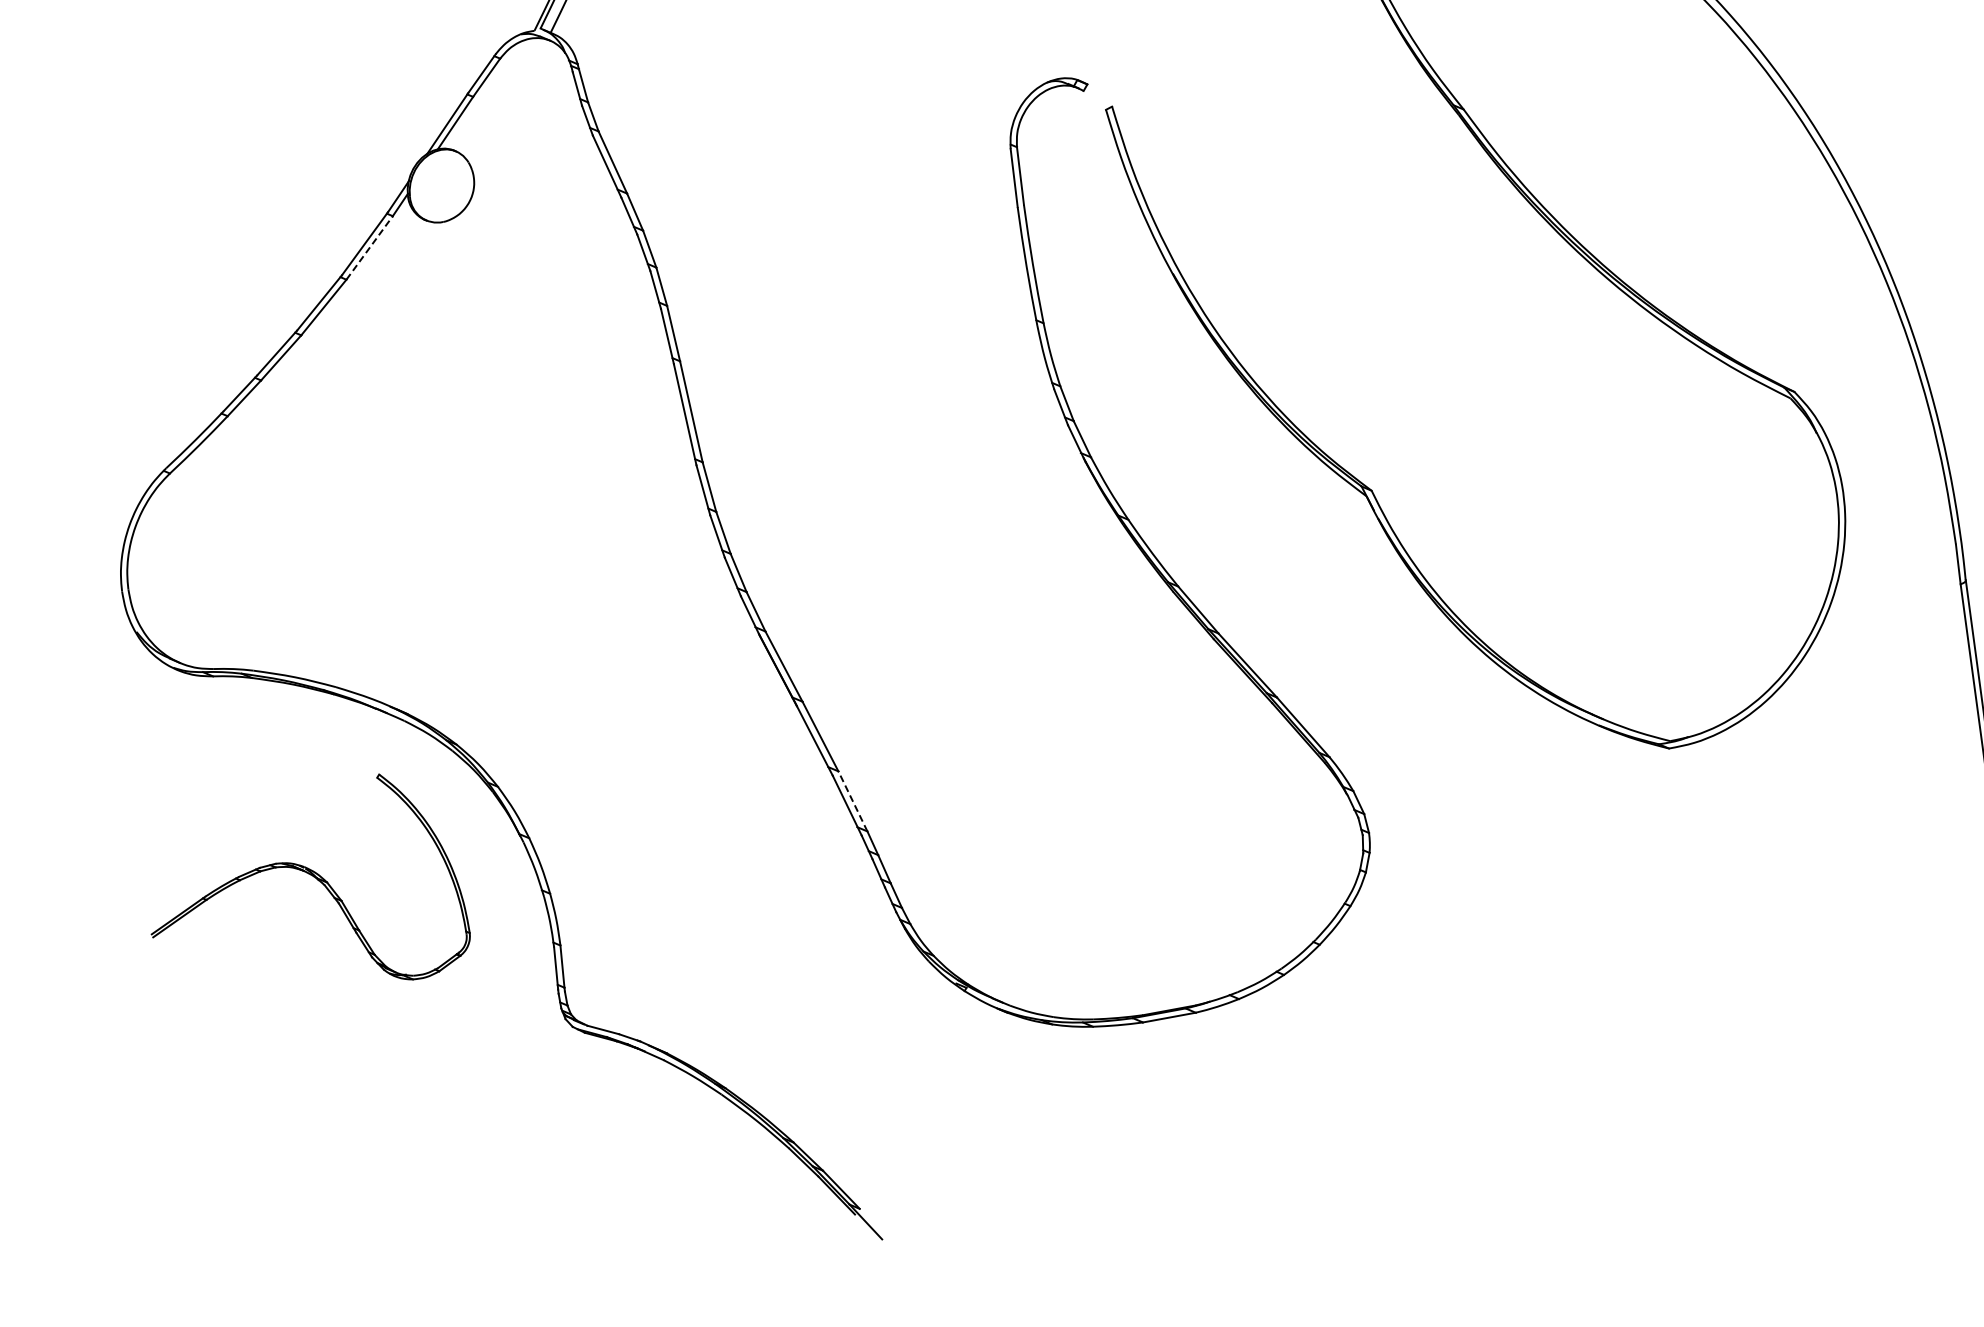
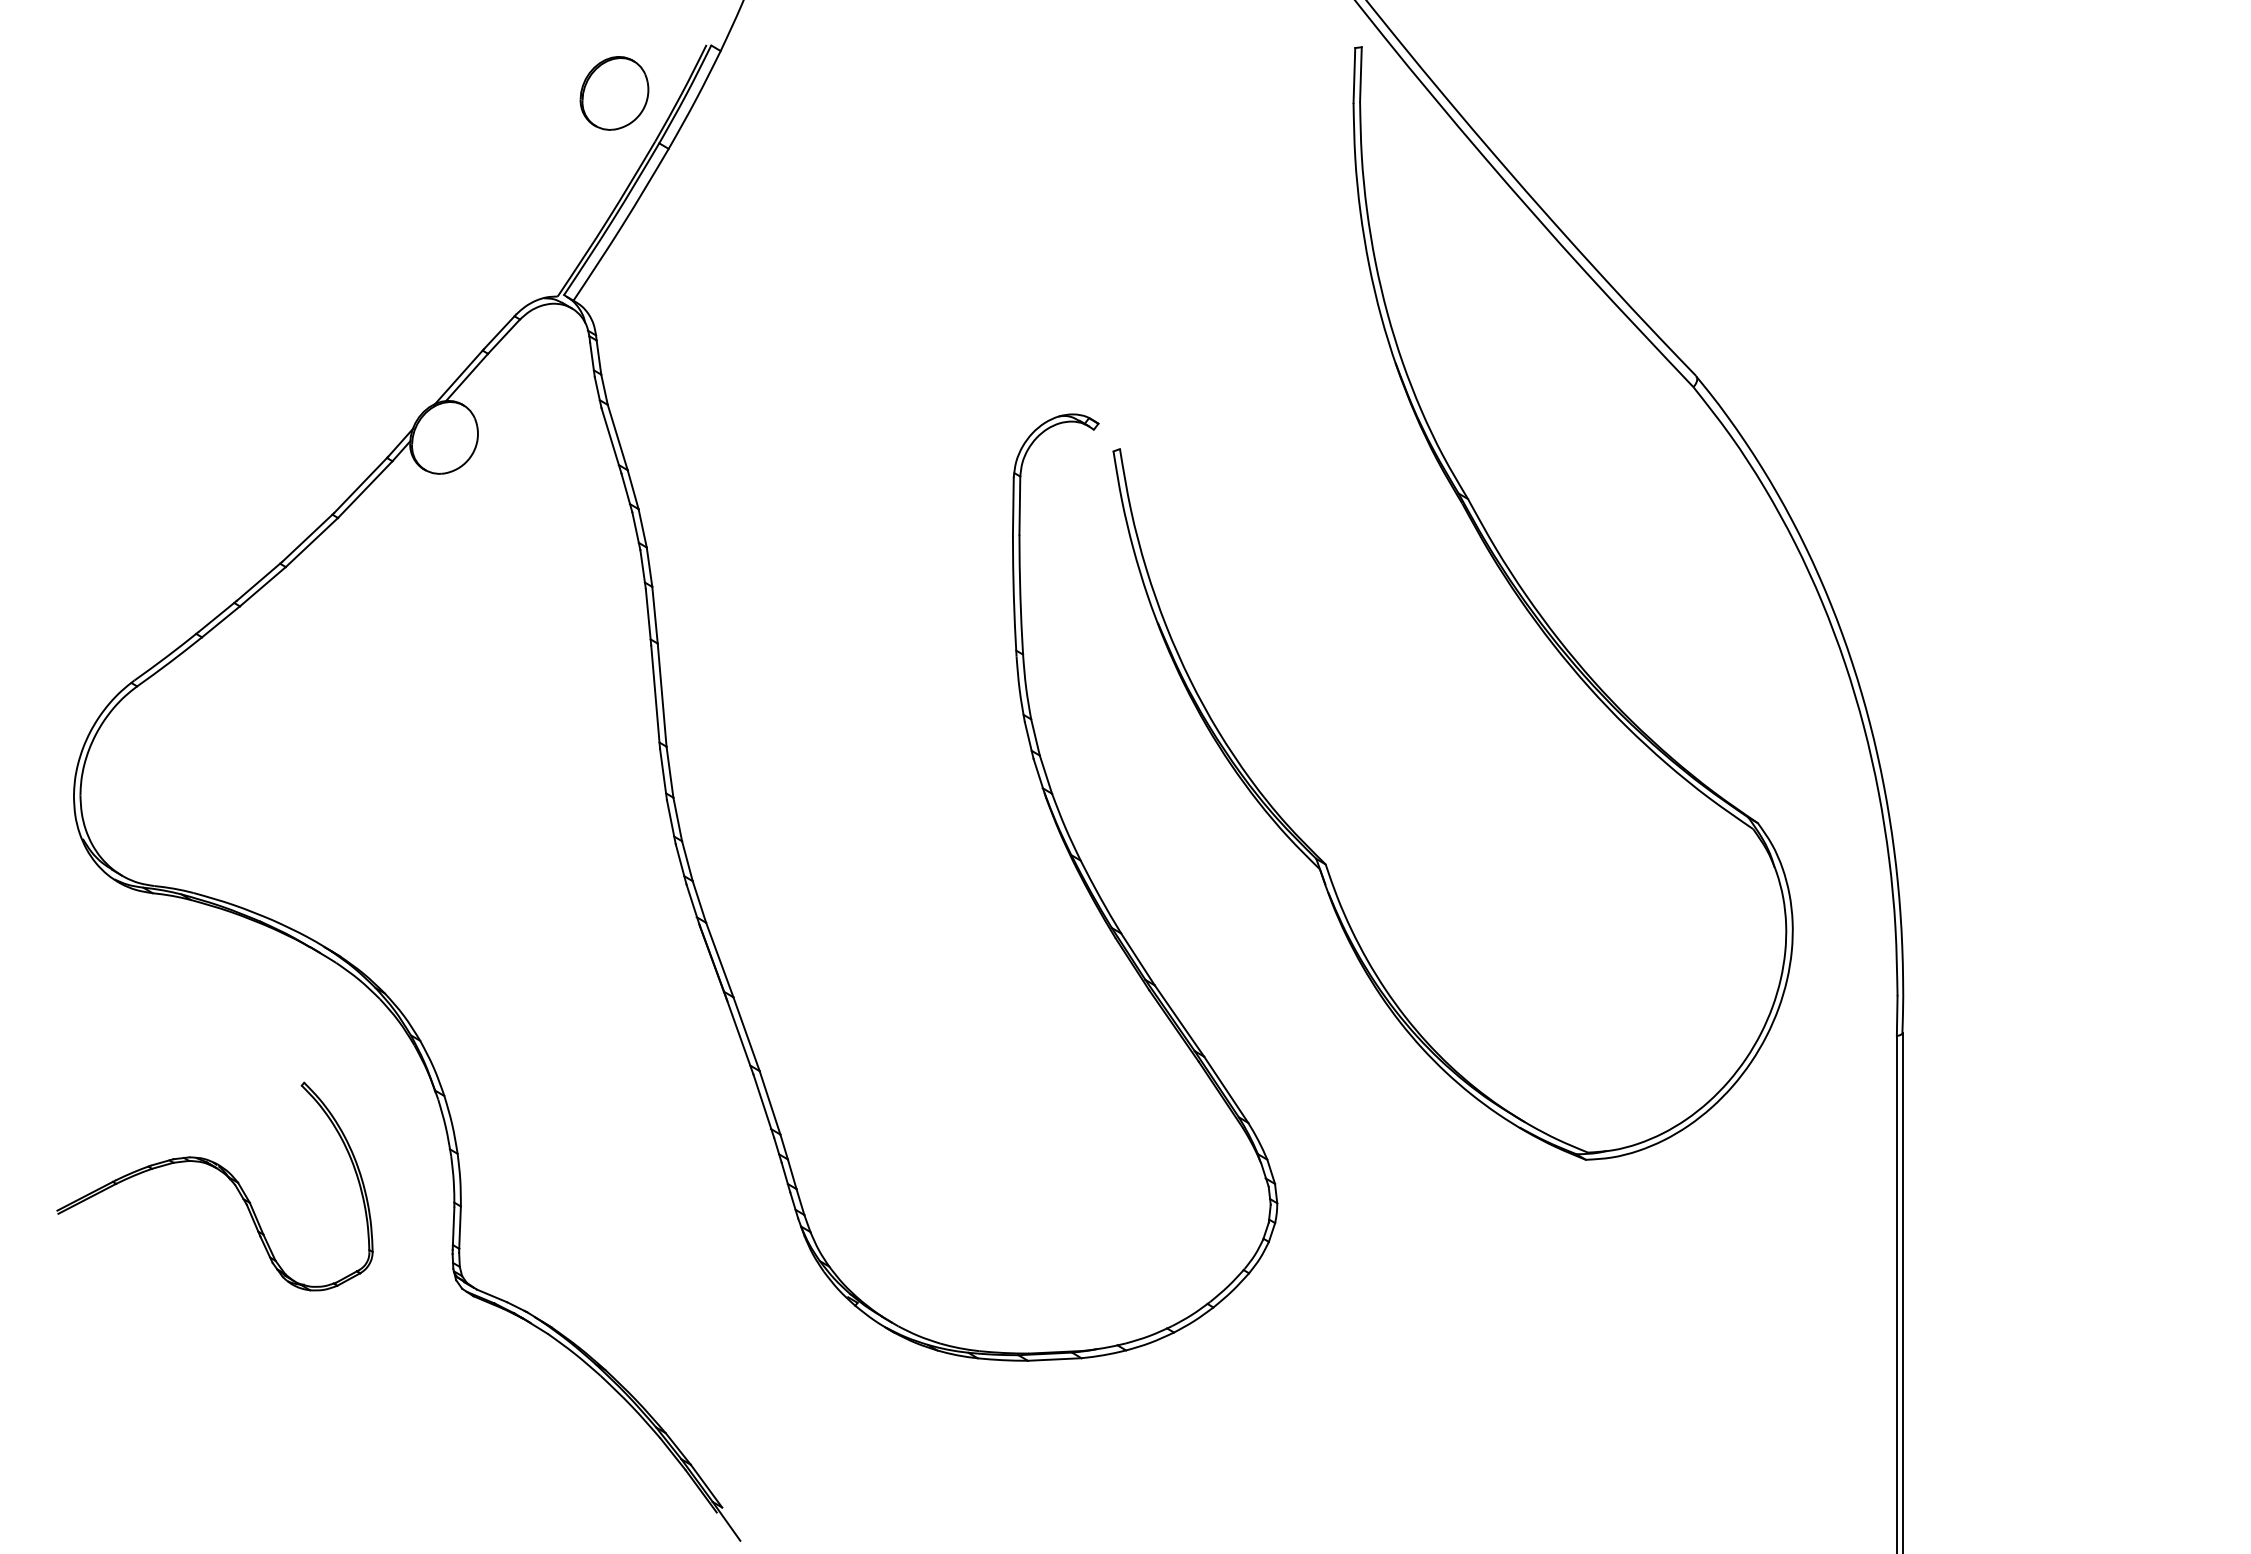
line: (369, 247) -> (365, 489), dashed -> solid
line: (852, 801) -> (769, 1102), dashed -> solid
part: (311, 876) -> (223, 1174), moved

